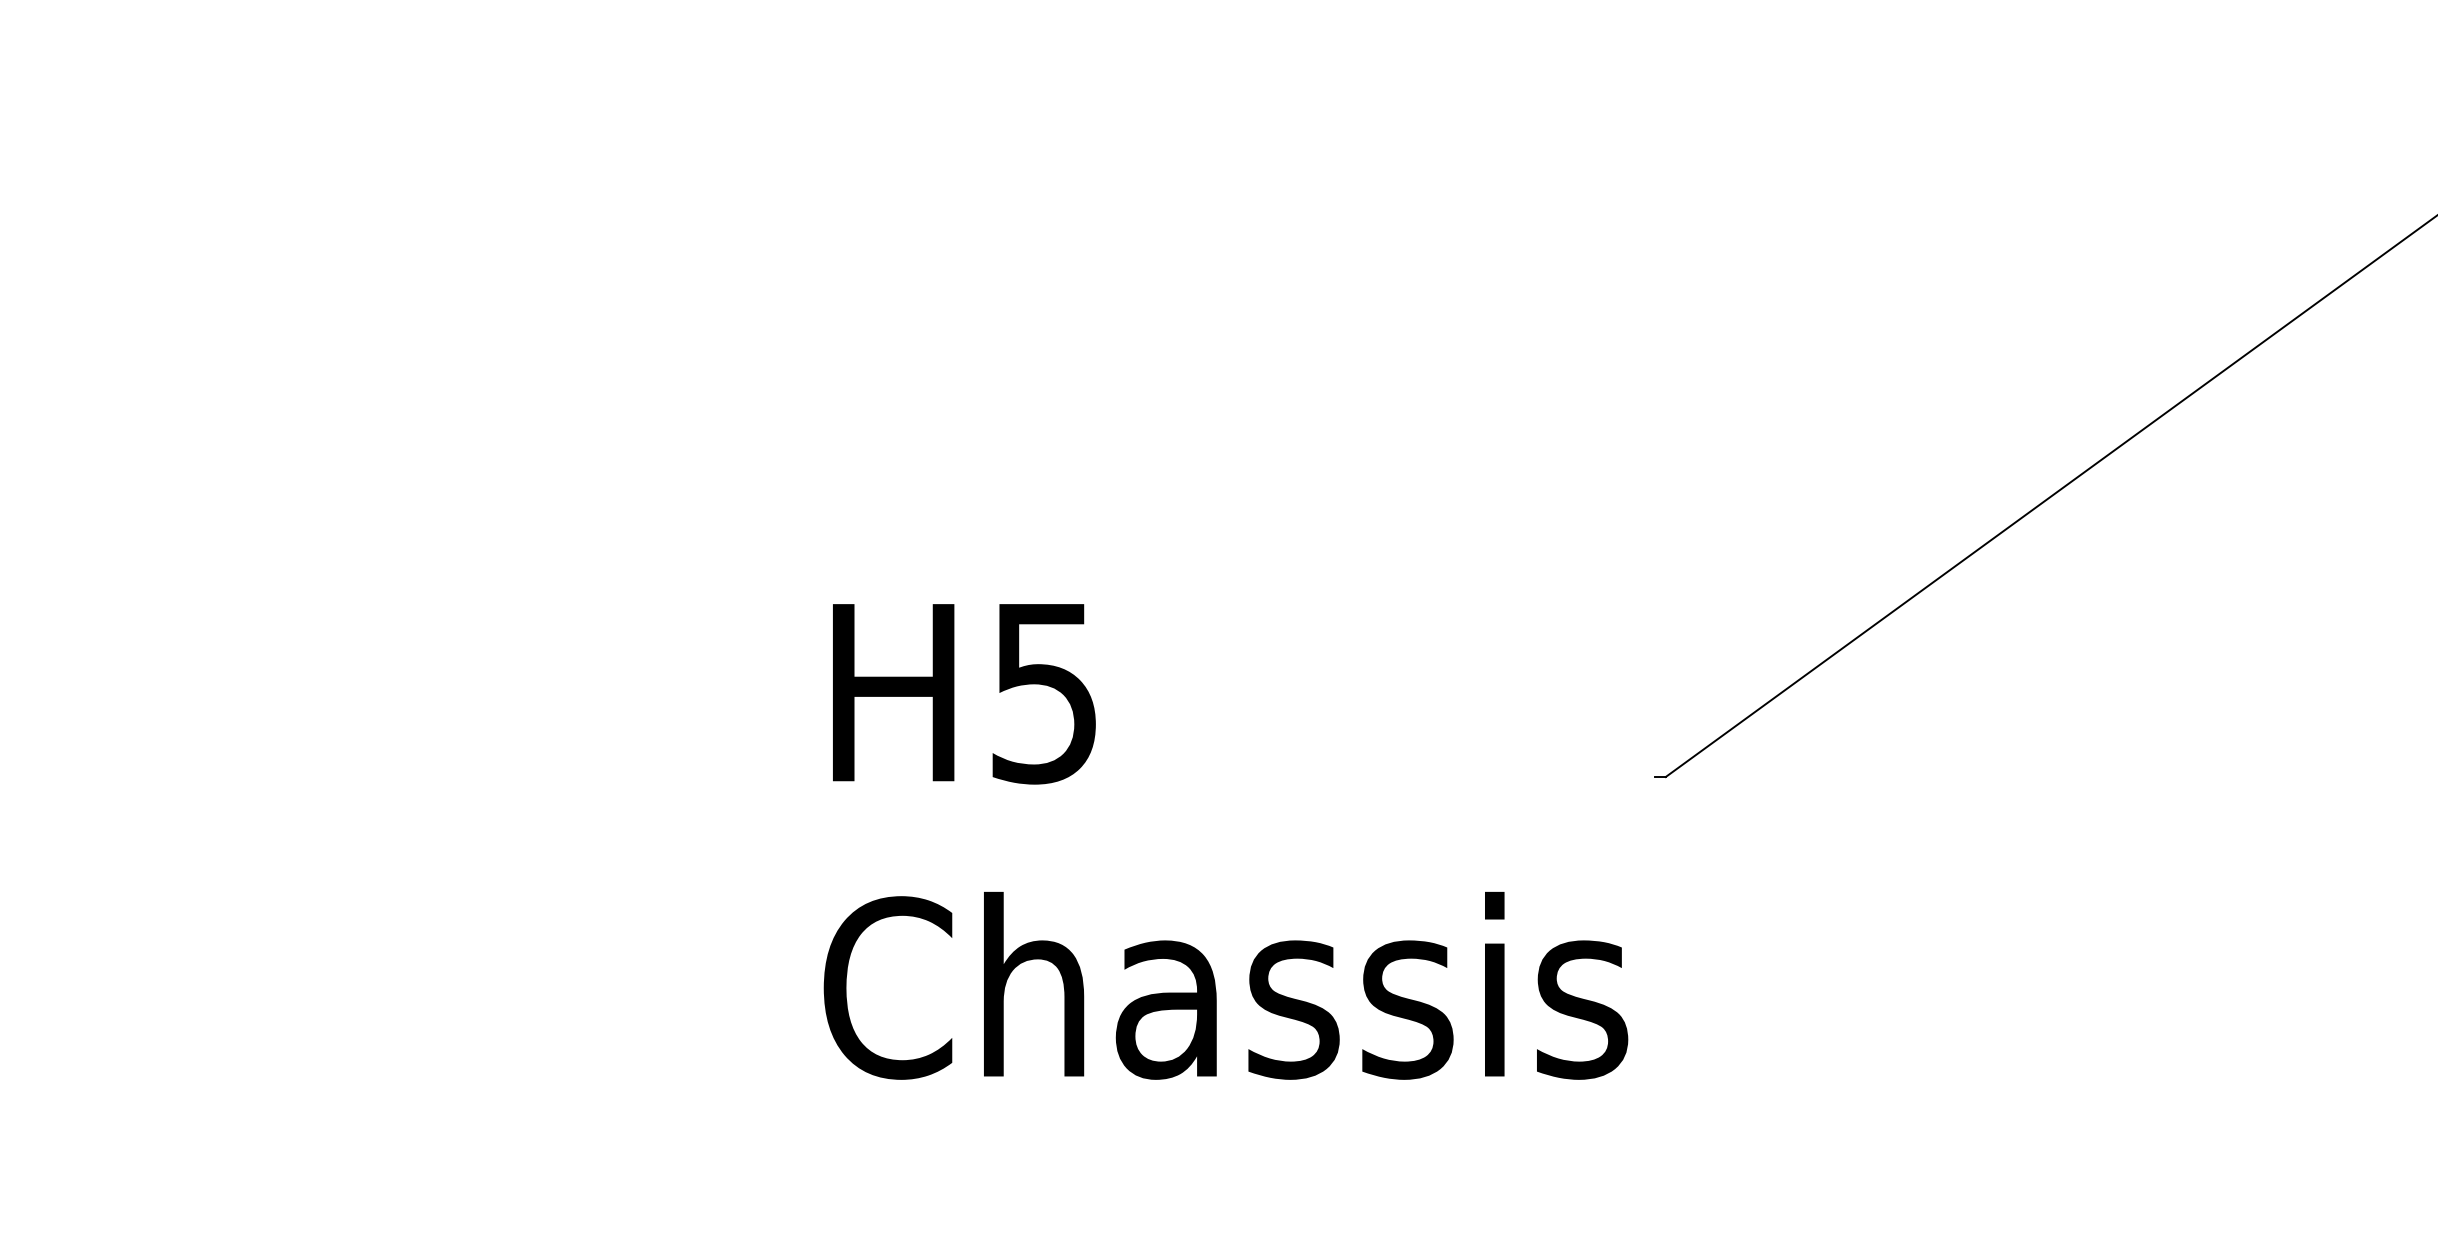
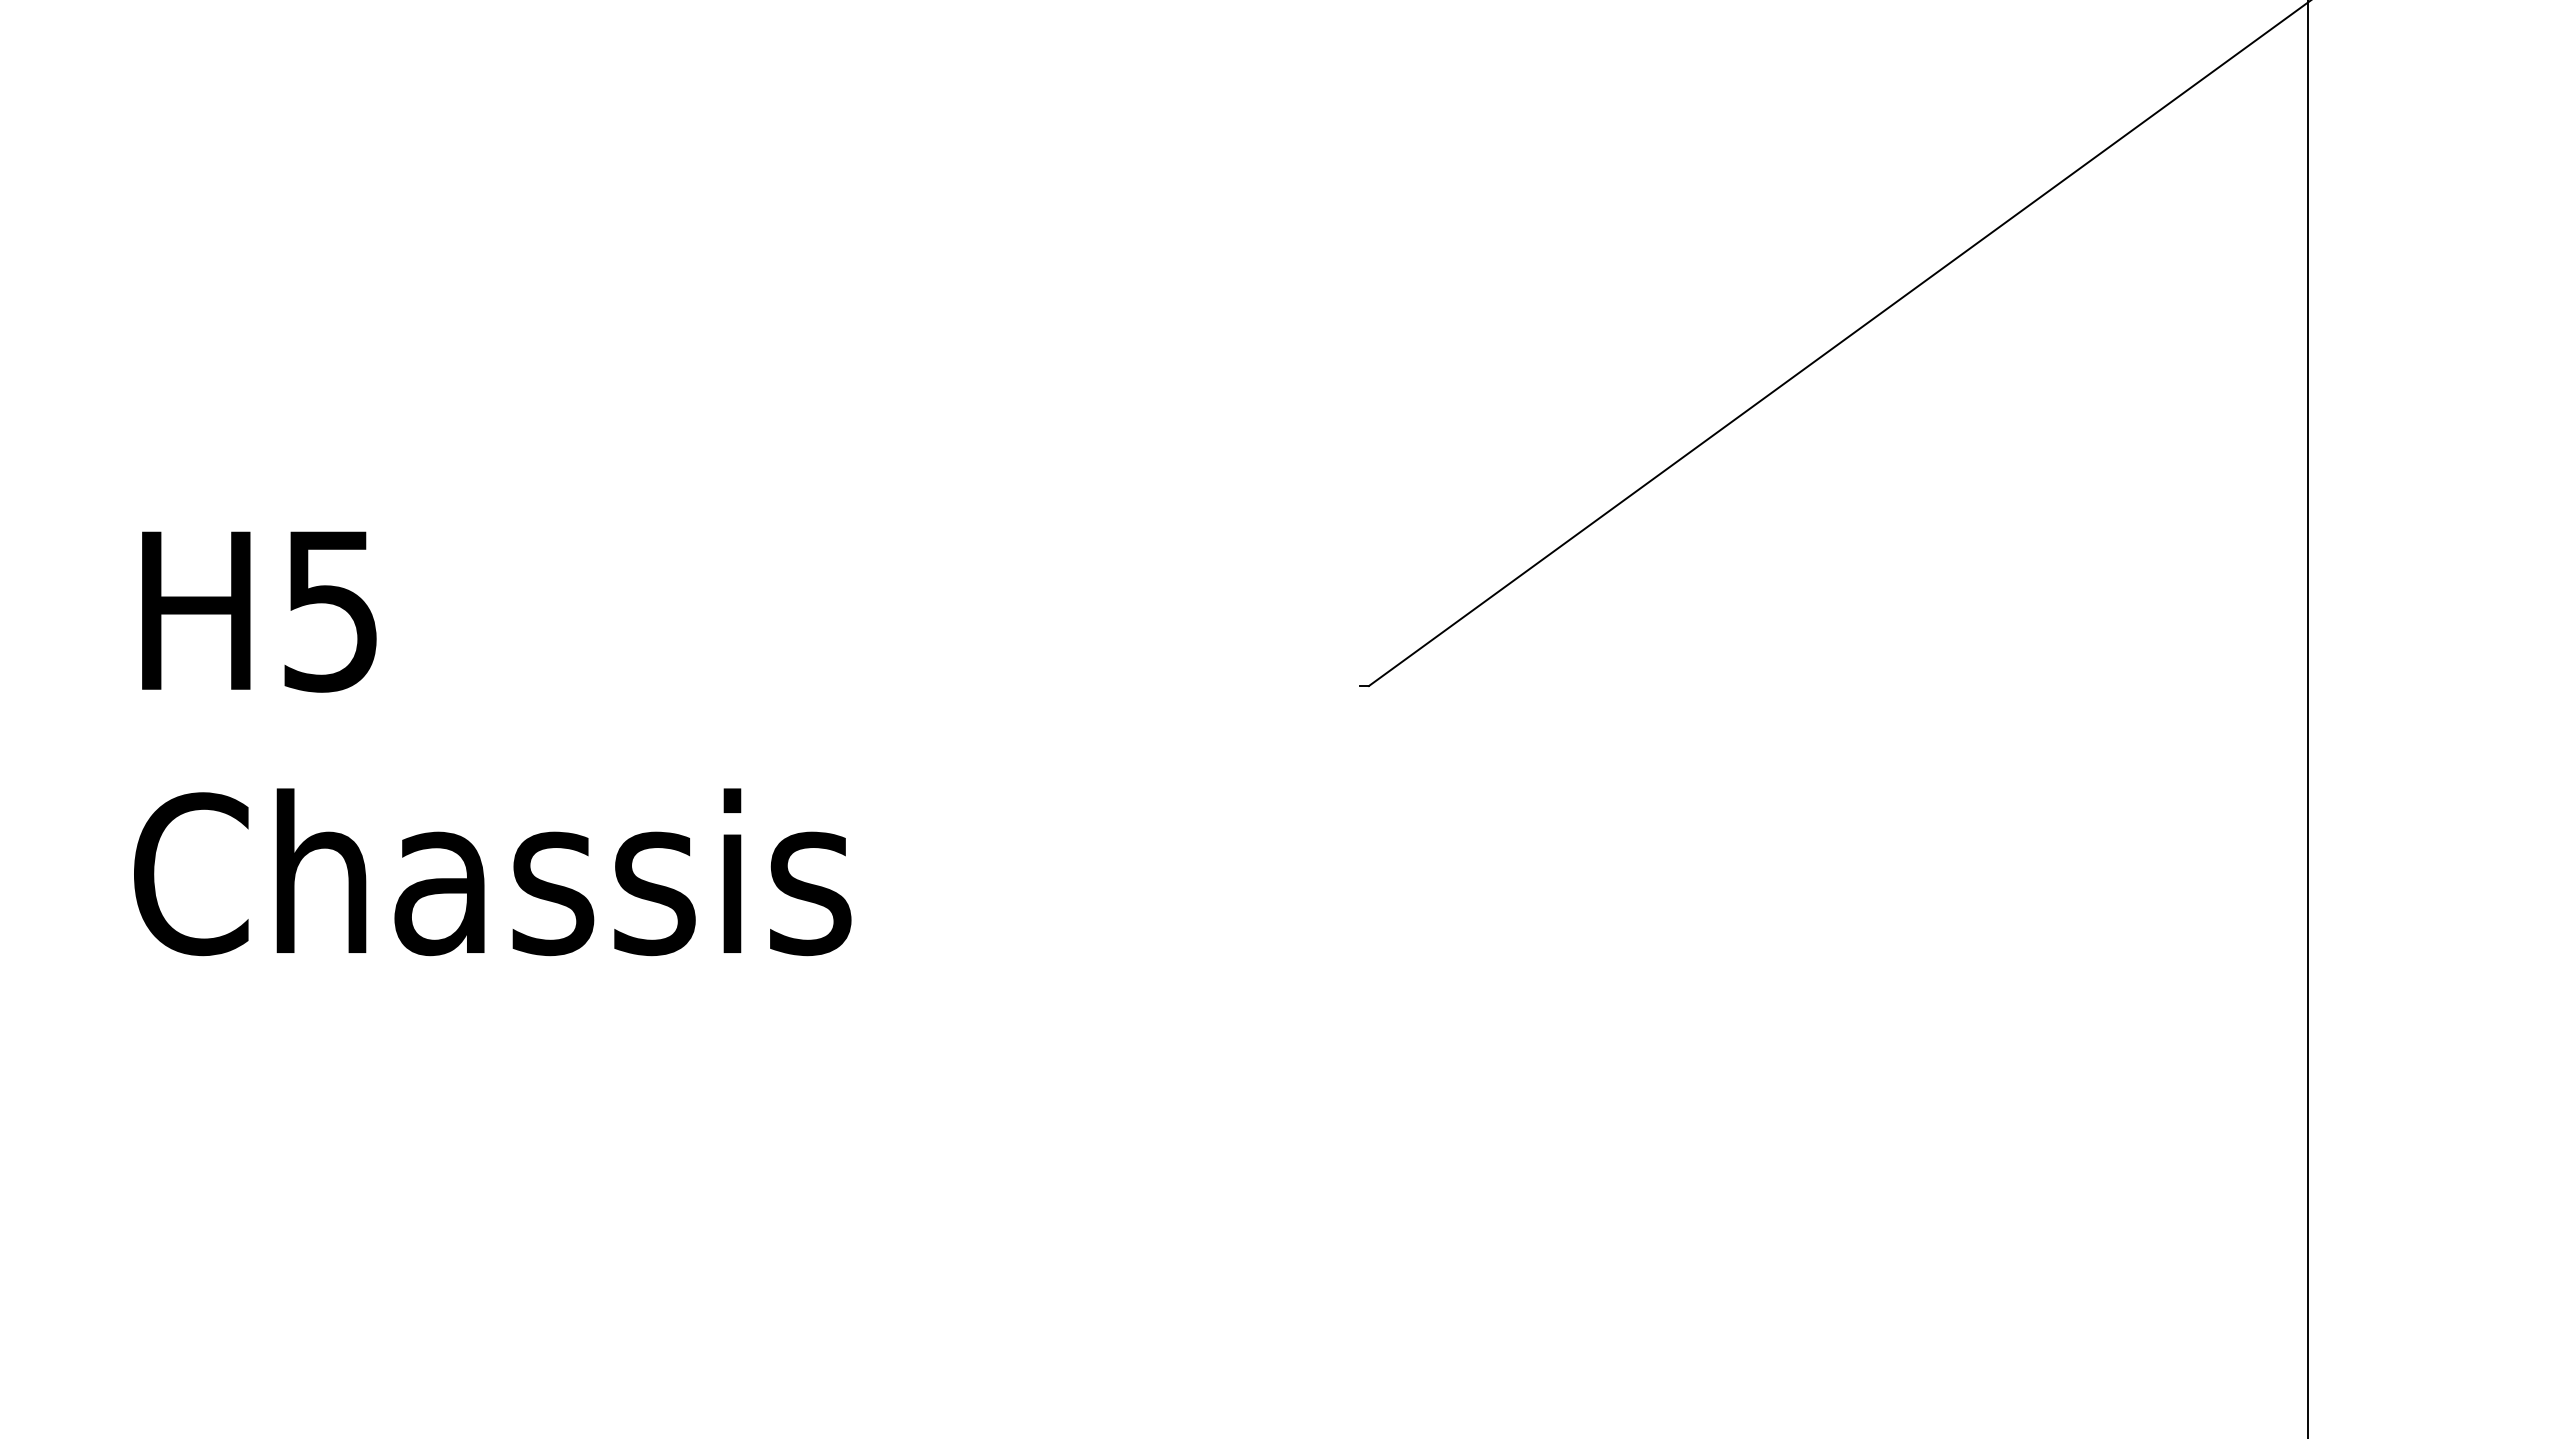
text: (1225, 841) -> (492, 743), moved

